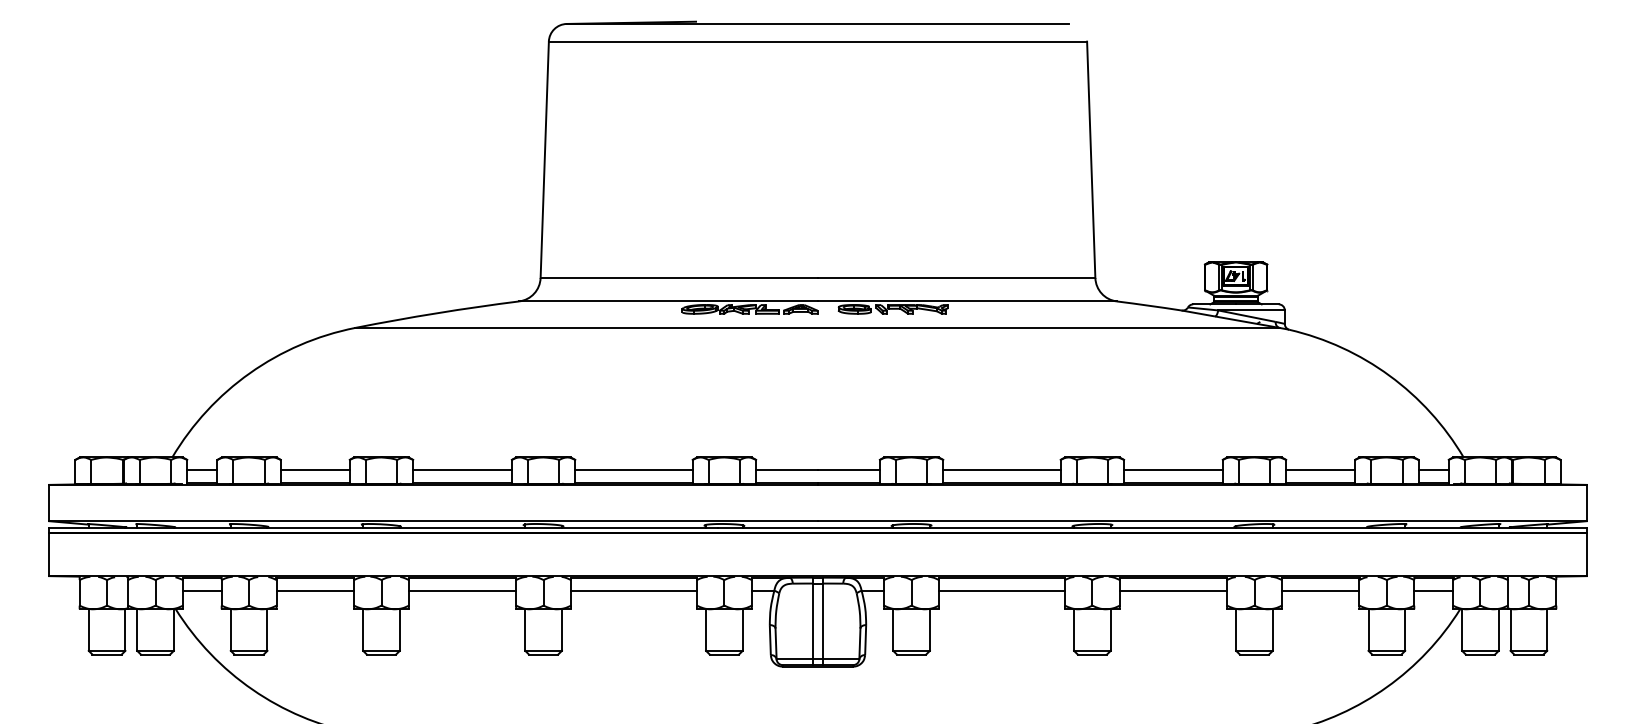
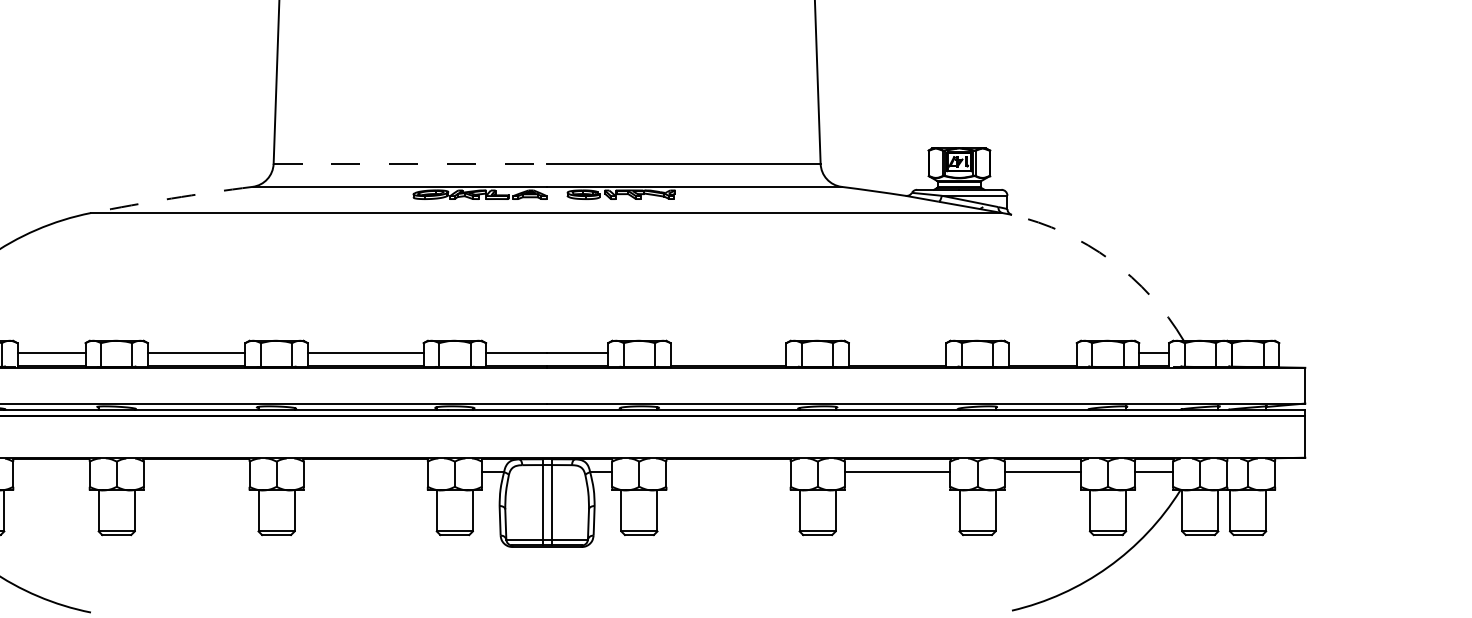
line: (679, 278) -> (410, 164), solid -> dashed
arc: (437, 313) -> (171, 198), solid -> dashed
arc: (1389, 375) -> (1110, 259), solid -> dashed
line: (1001, 470) -> (728, 353), removed
line: (1173, 470) -> (897, 353), removed
line: (1320, 470) -> (1042, 353), removed
line: (315, 590) -> (51, 471), removed
line: (462, 590) -> (196, 471), removed
line: (633, 590) -> (365, 471), removed
line: (1001, 590) -> (728, 471), removed

